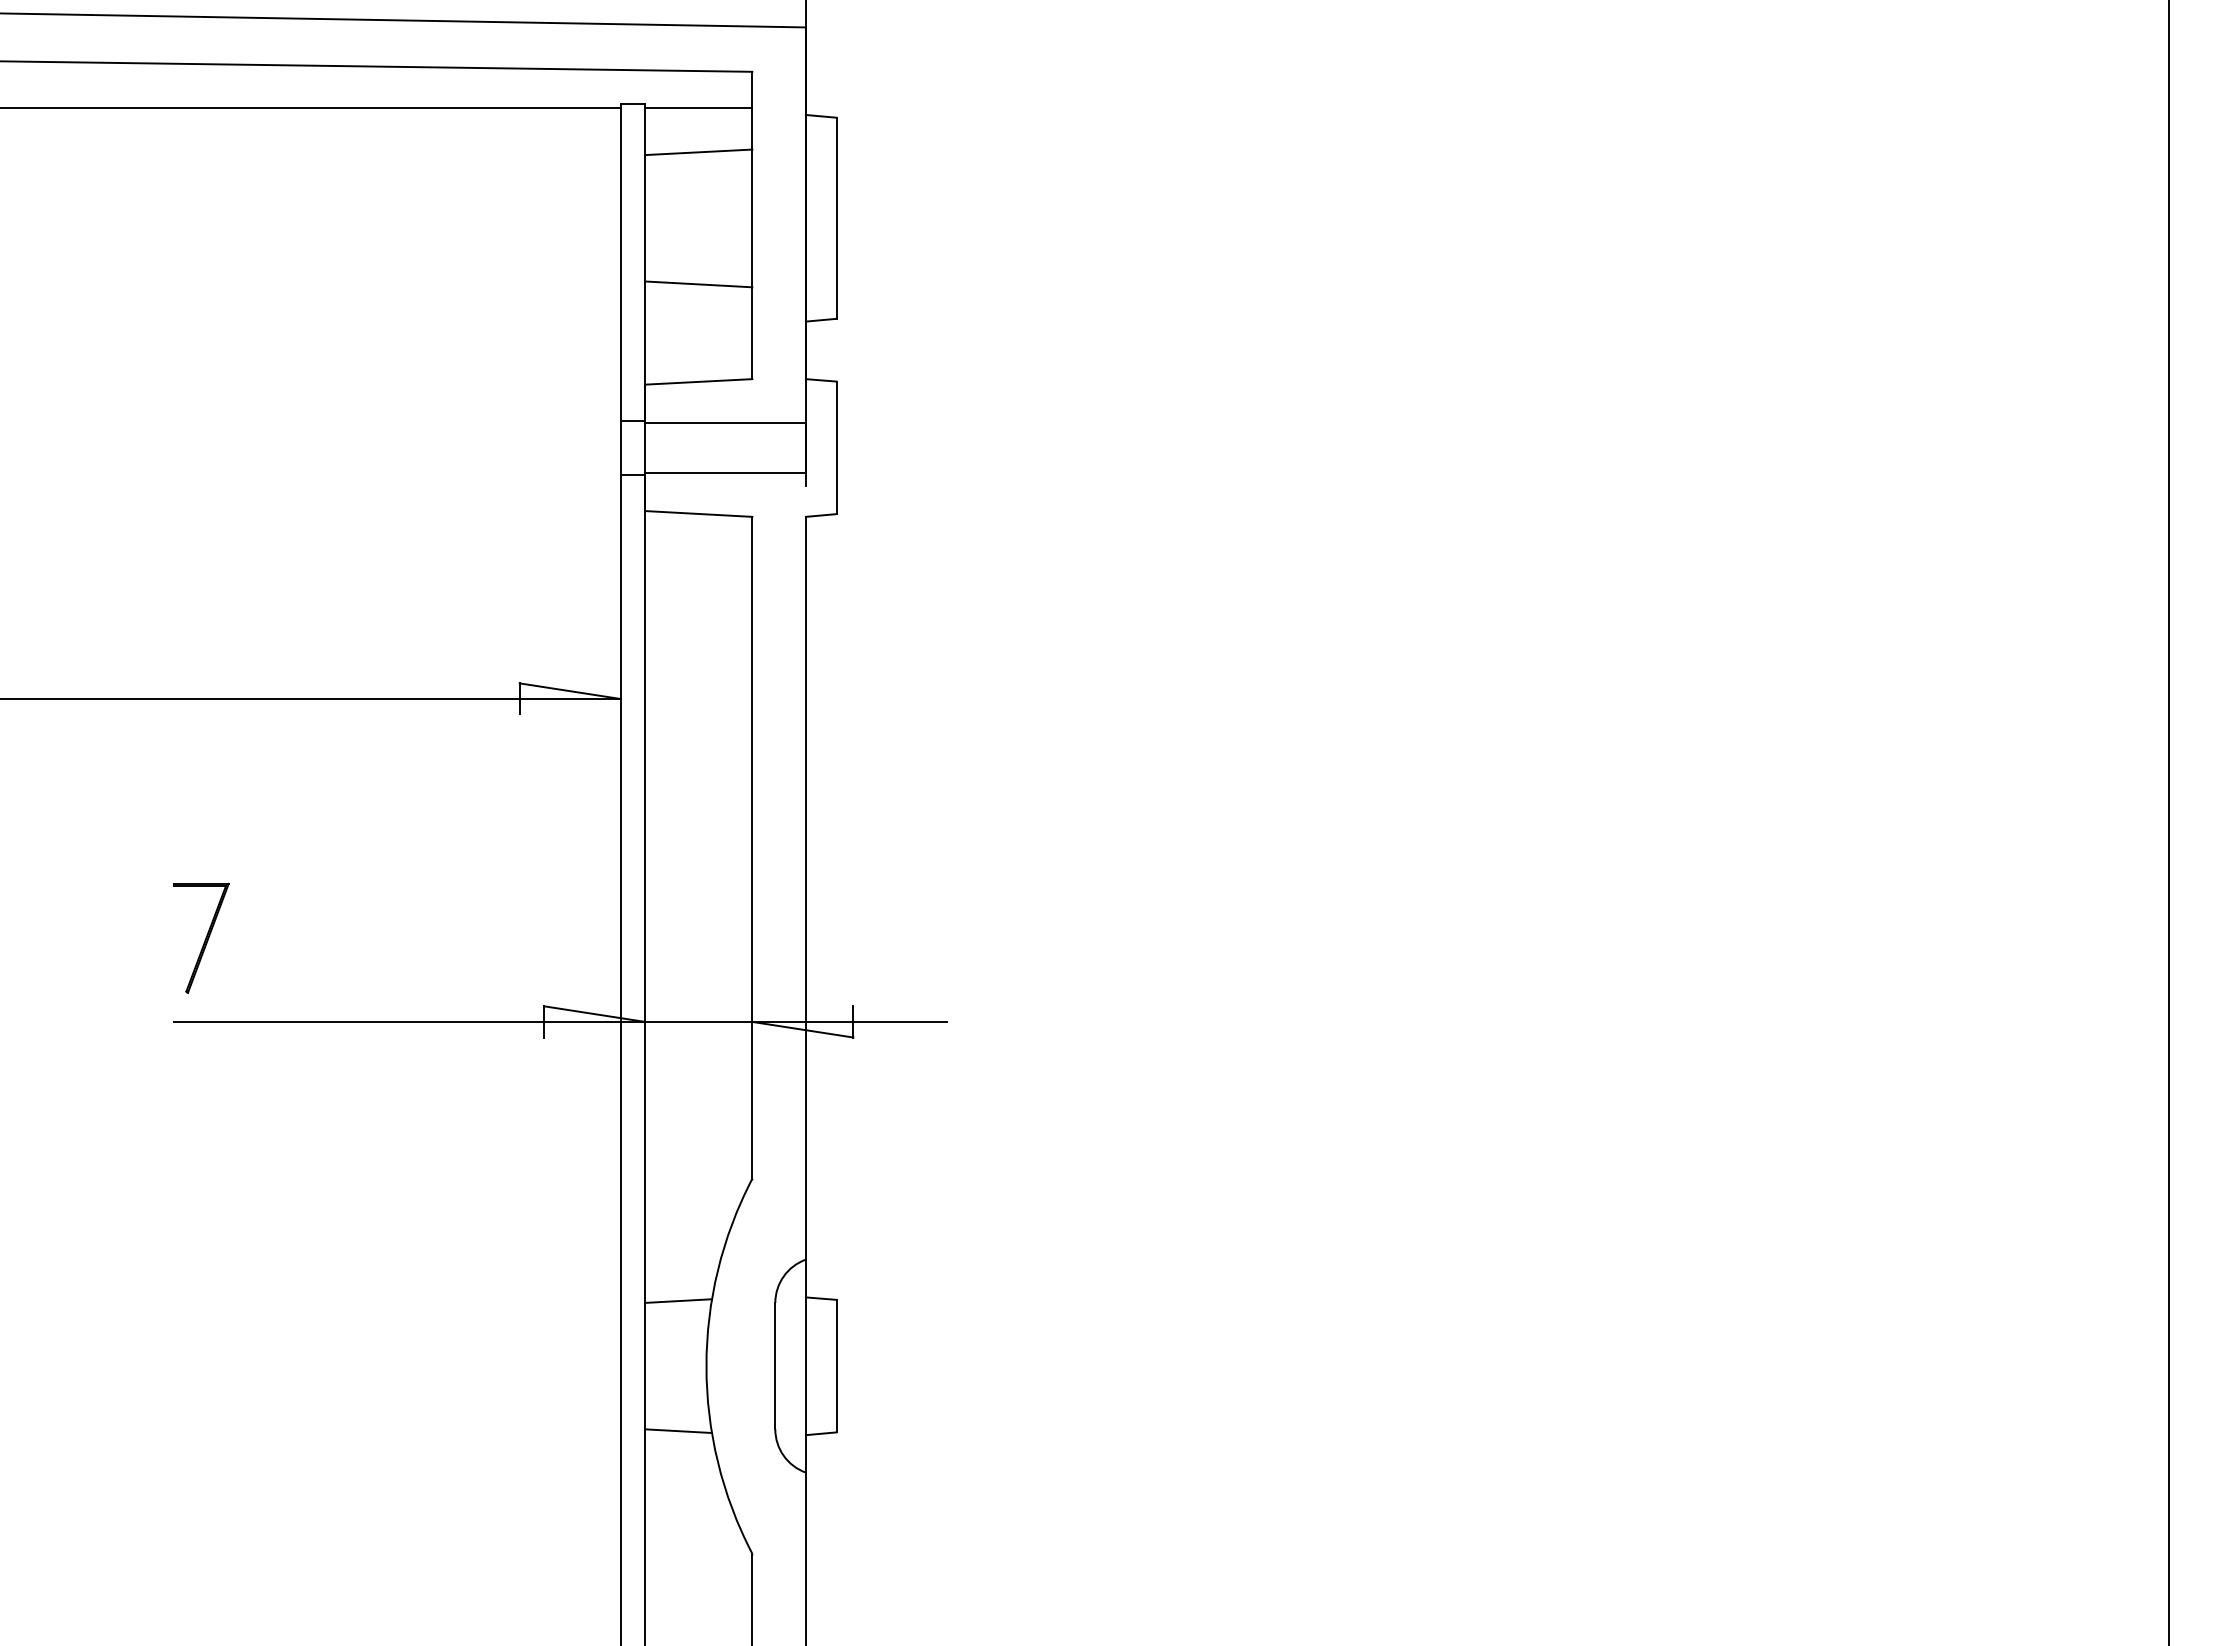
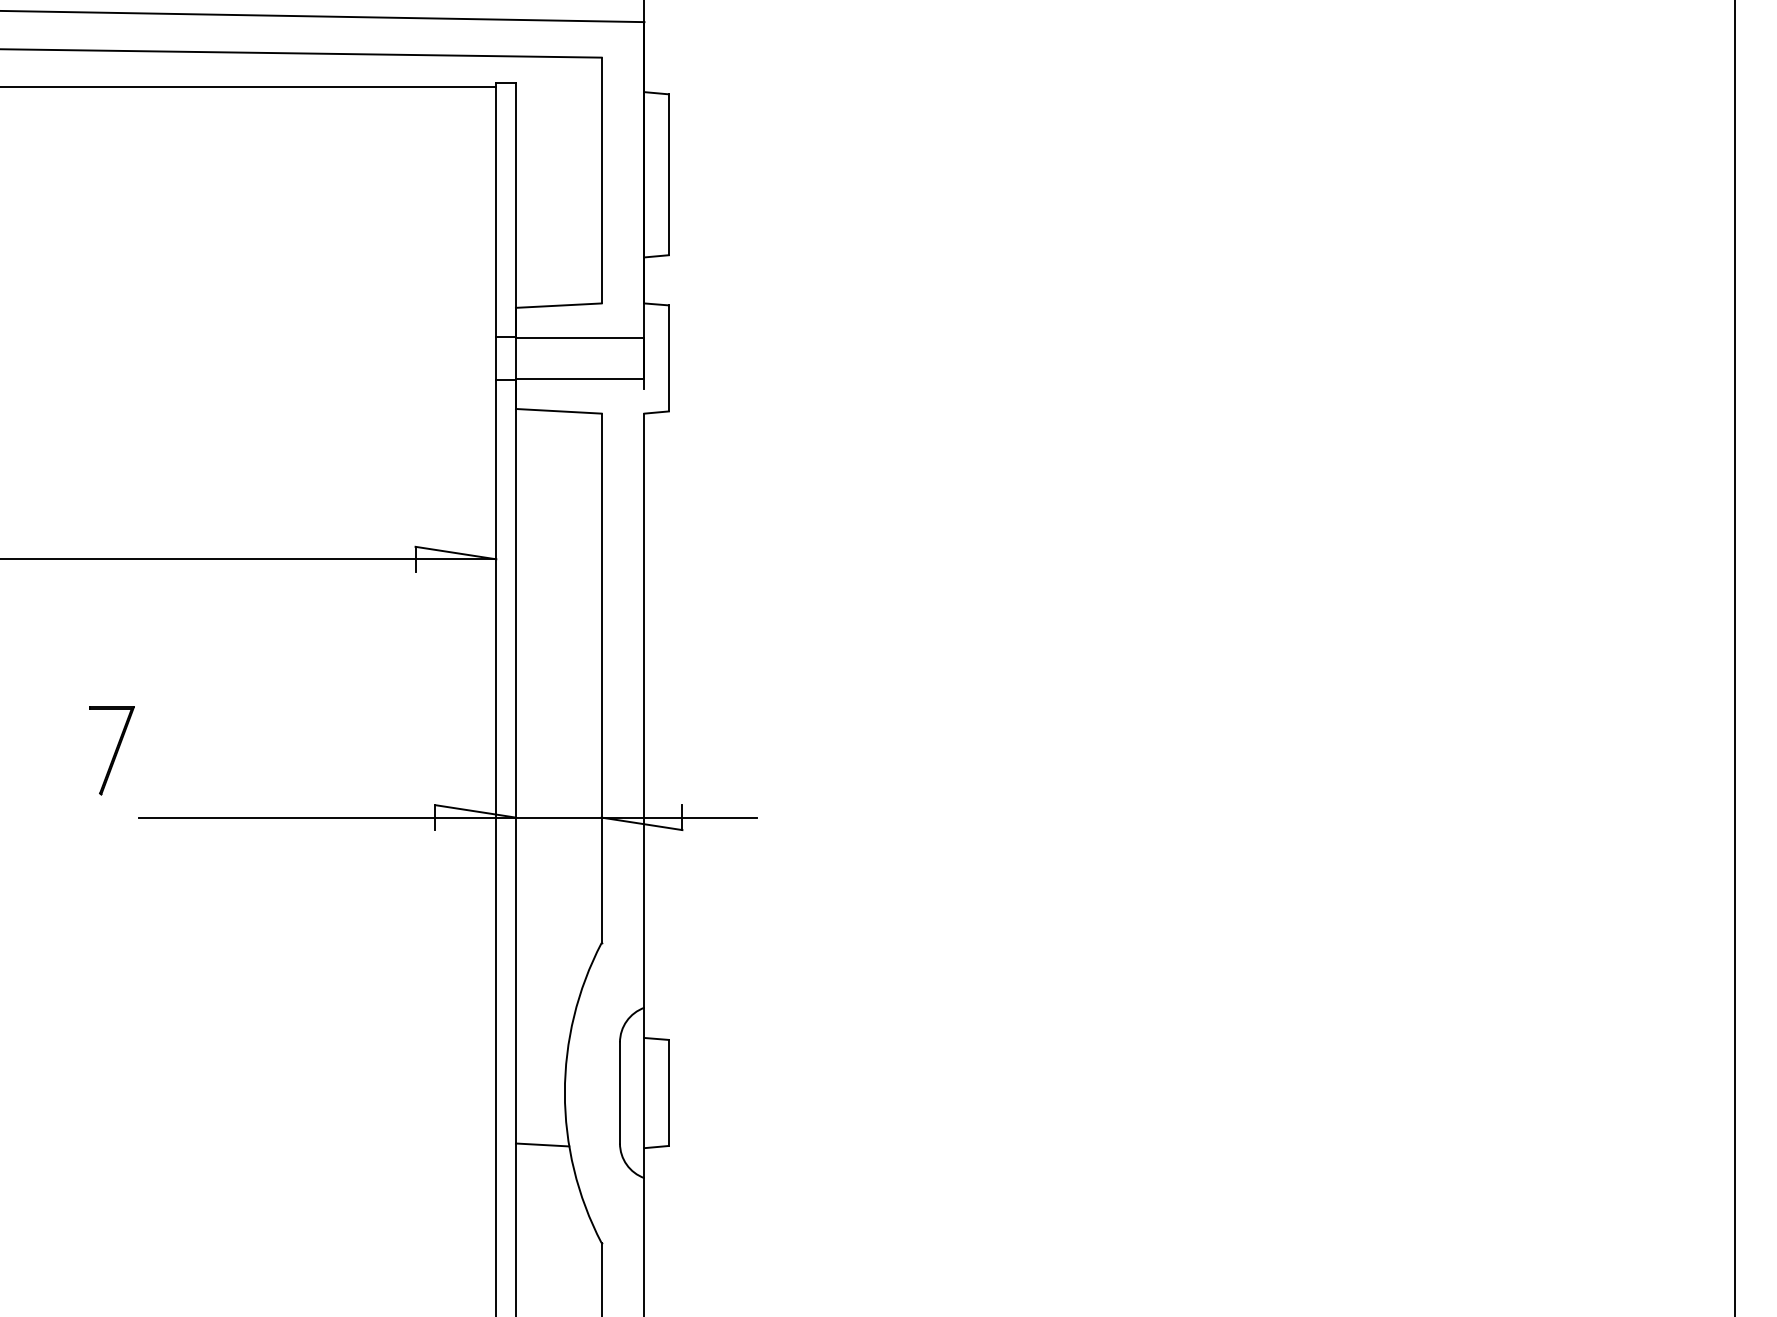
line: (698, 107) -> (558, 86), removed
line: (698, 152) -> (558, 122), removed
line: (698, 284) -> (558, 227), removed
part: (201, 937) -> (112, 750), moved
line: (678, 1300) -> (542, 1040), removed

